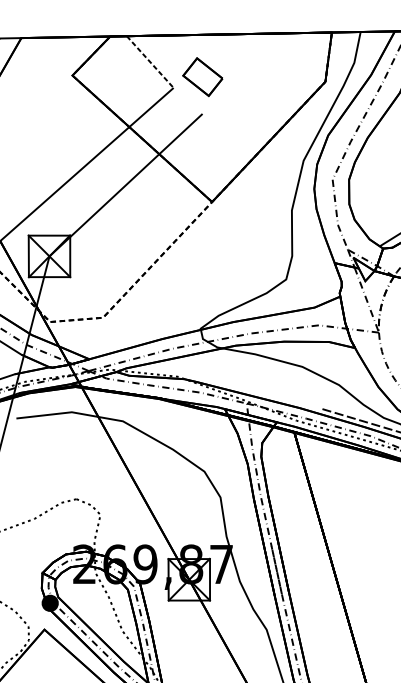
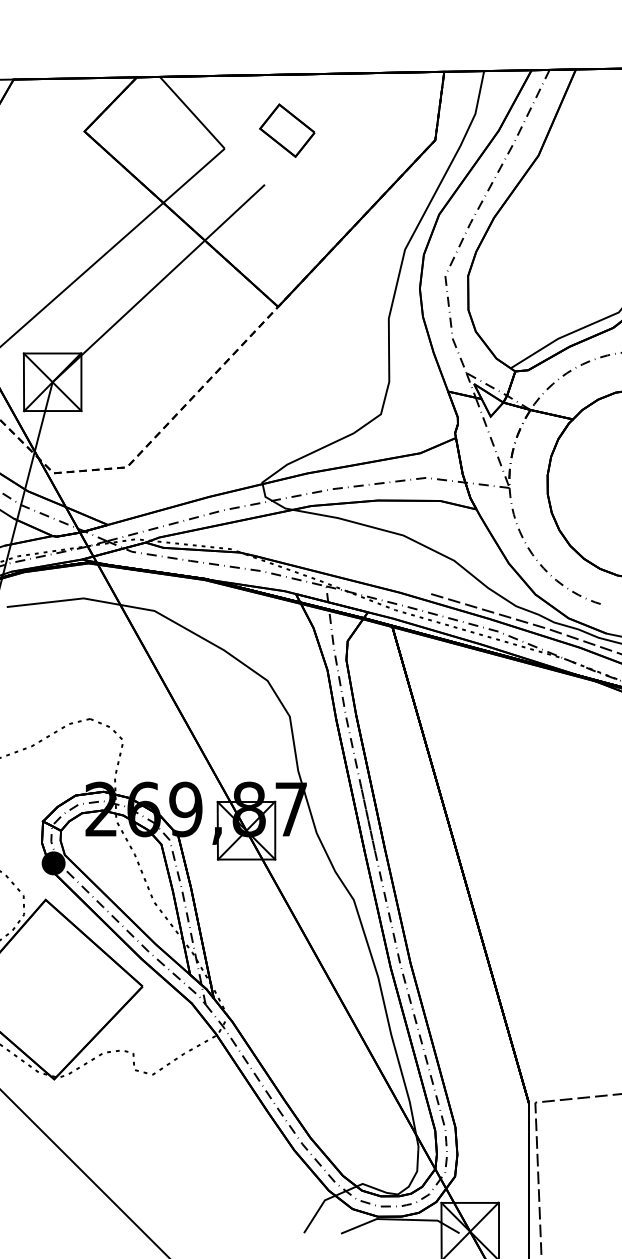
line: (150, 62) -> (192, 113), dashed -> solid
part: (202, 77) -> (287, 130), moved

